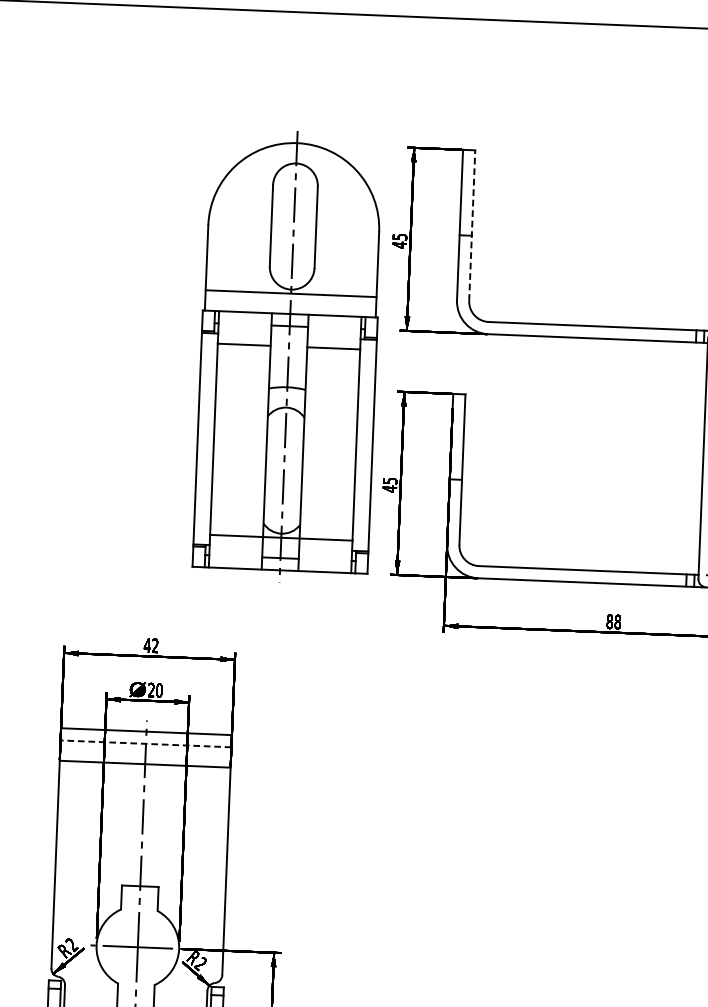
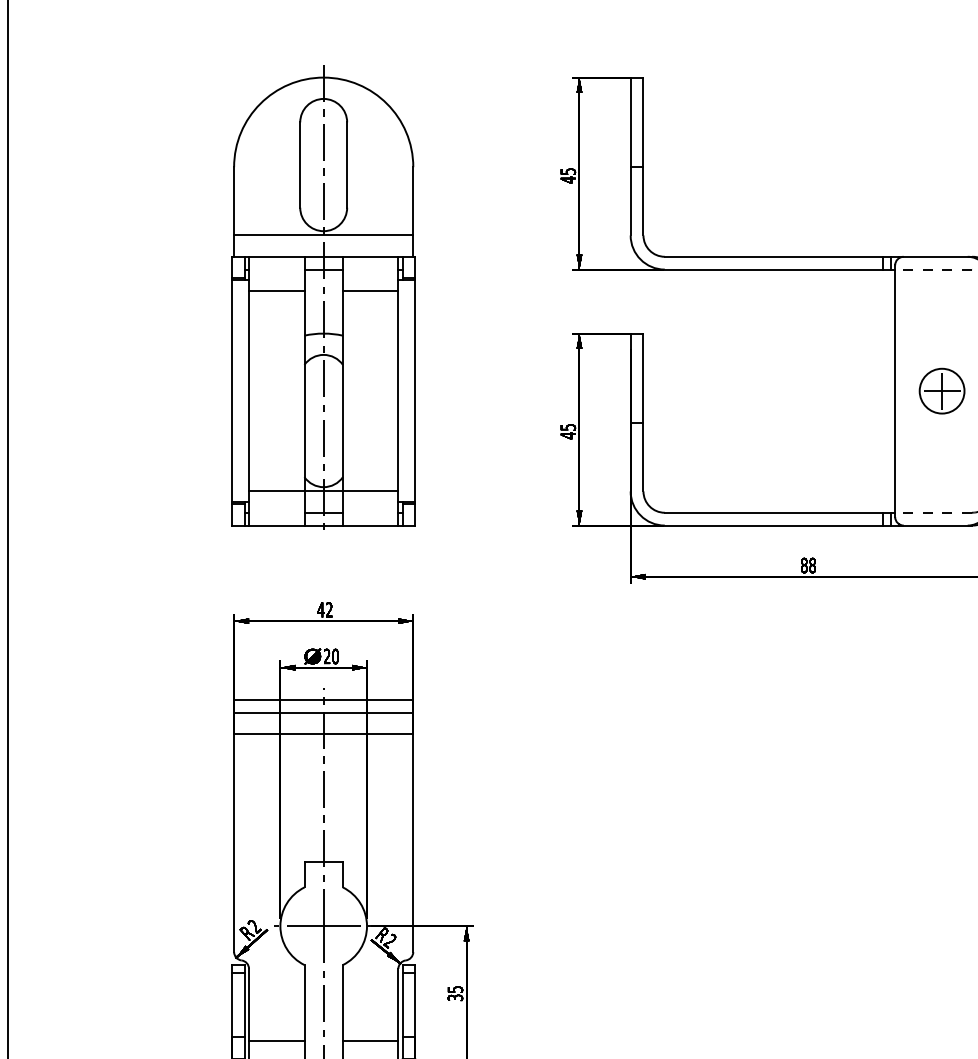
line: (472, 225) -> (643, 156), dashed -> solid
part: (288, 352) -> (323, 297), moved
line: (145, 743) -> (323, 712), dashed -> solid

